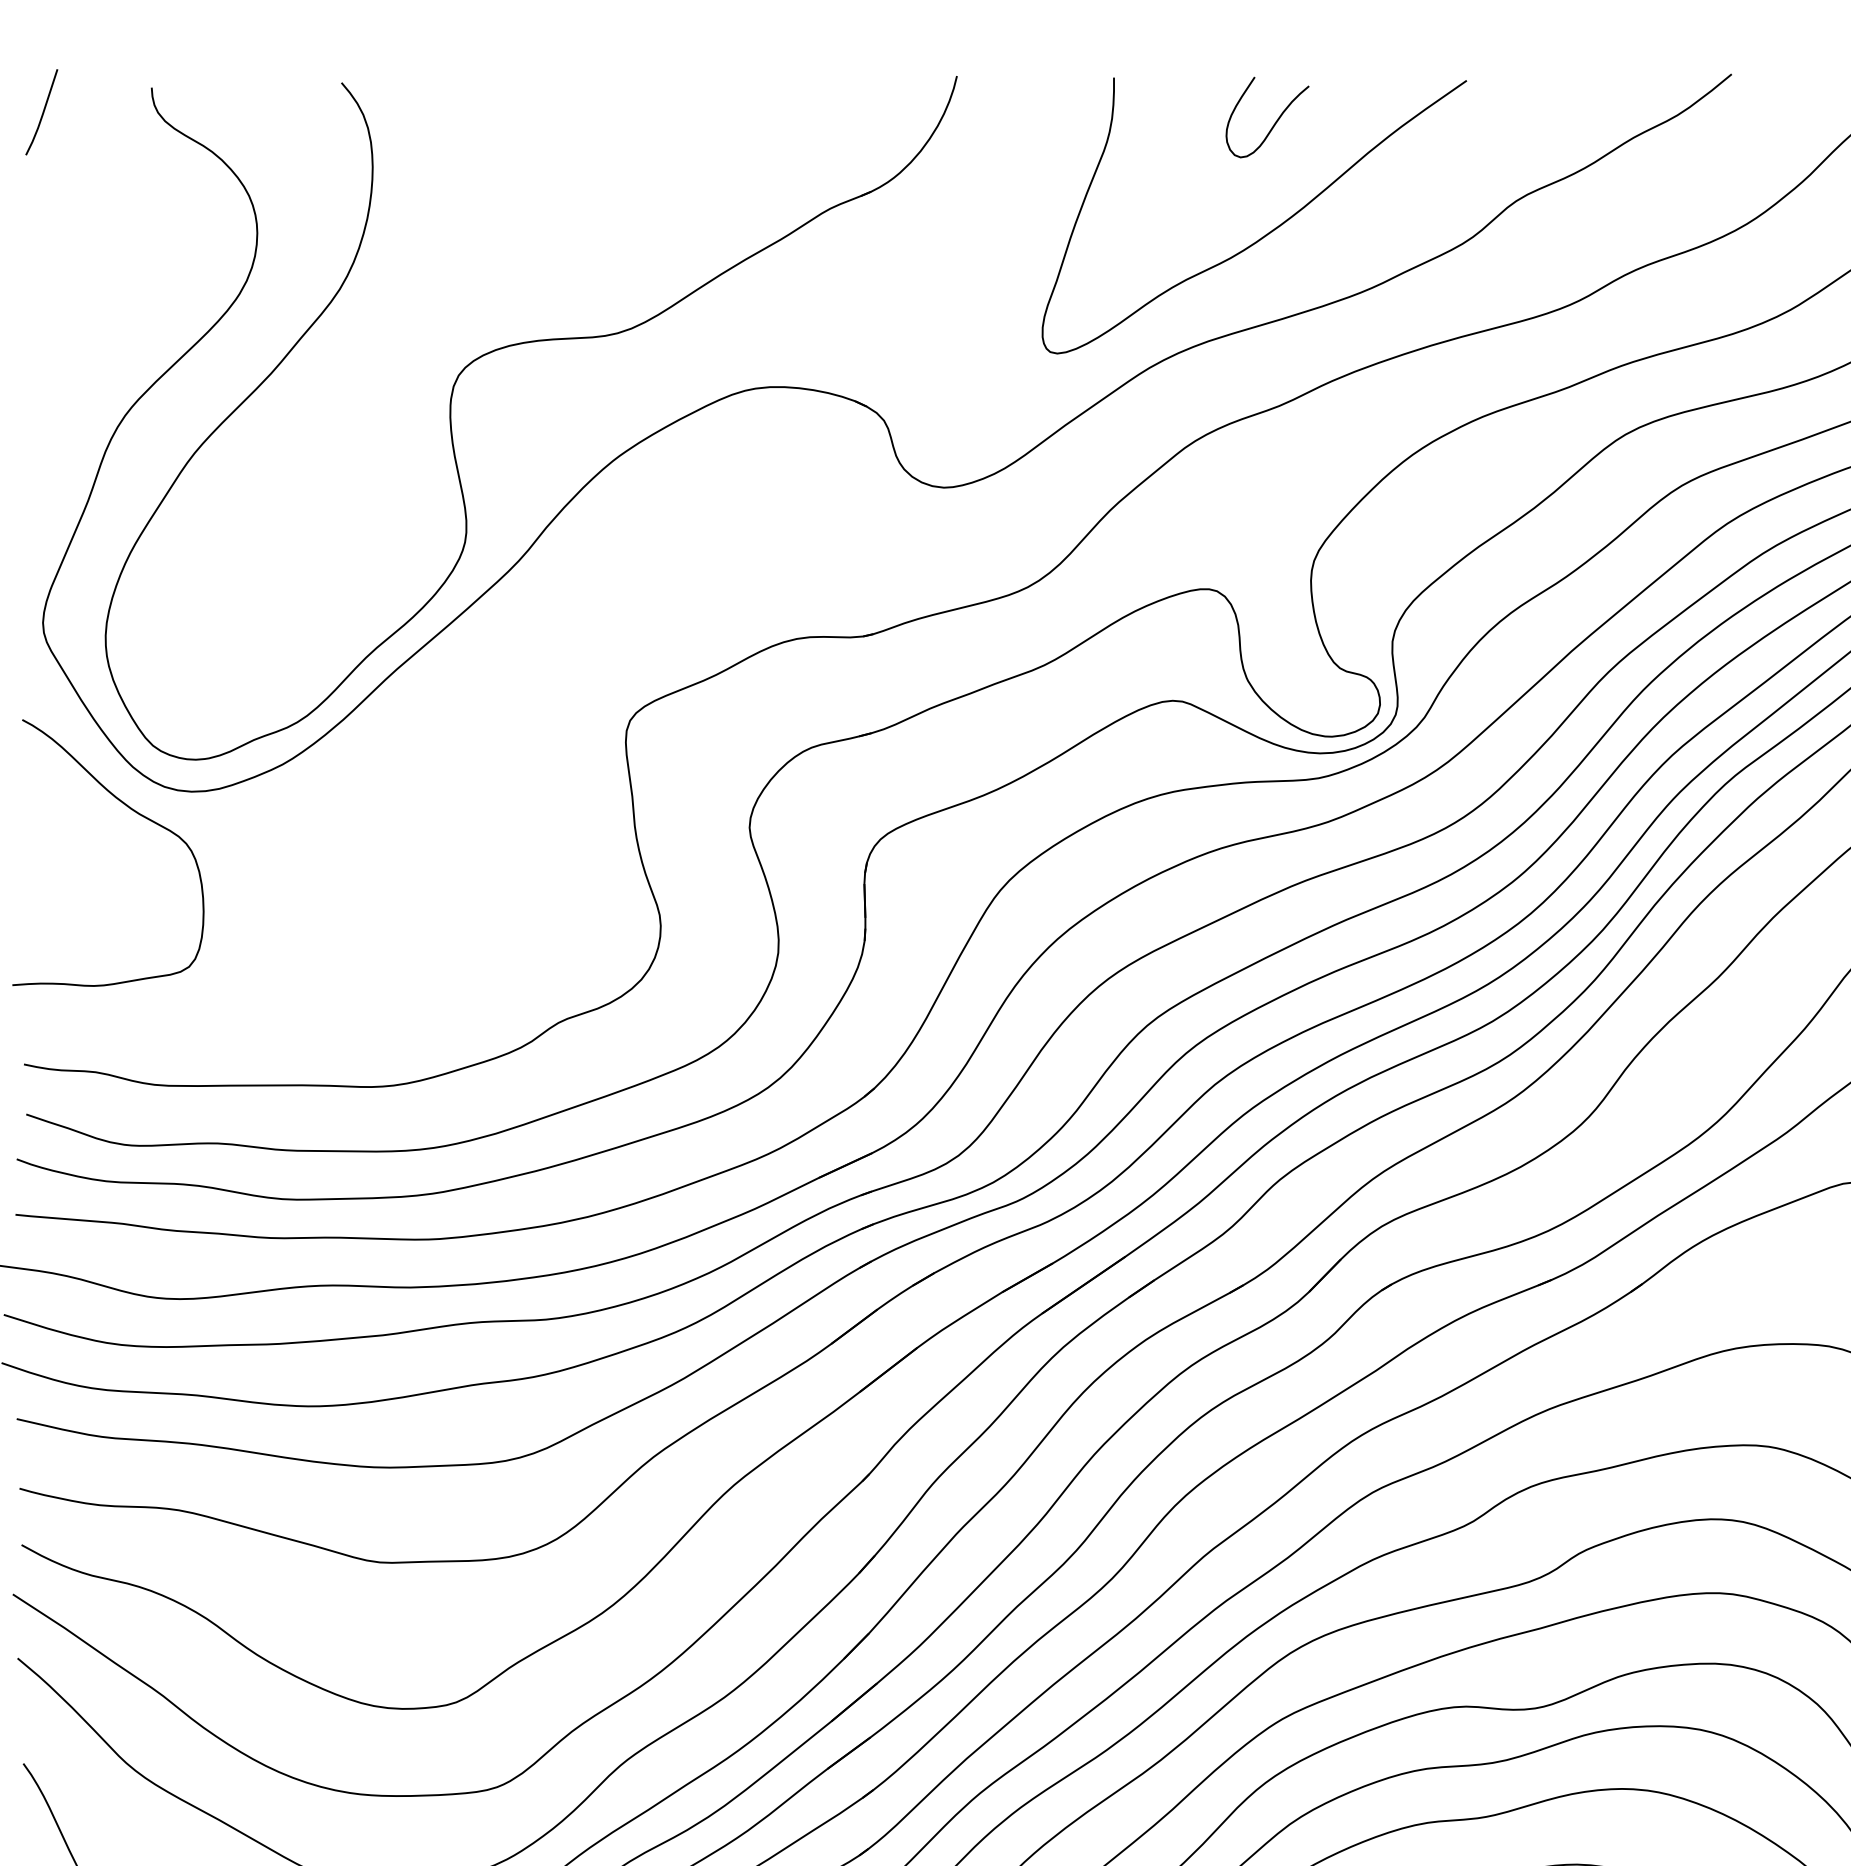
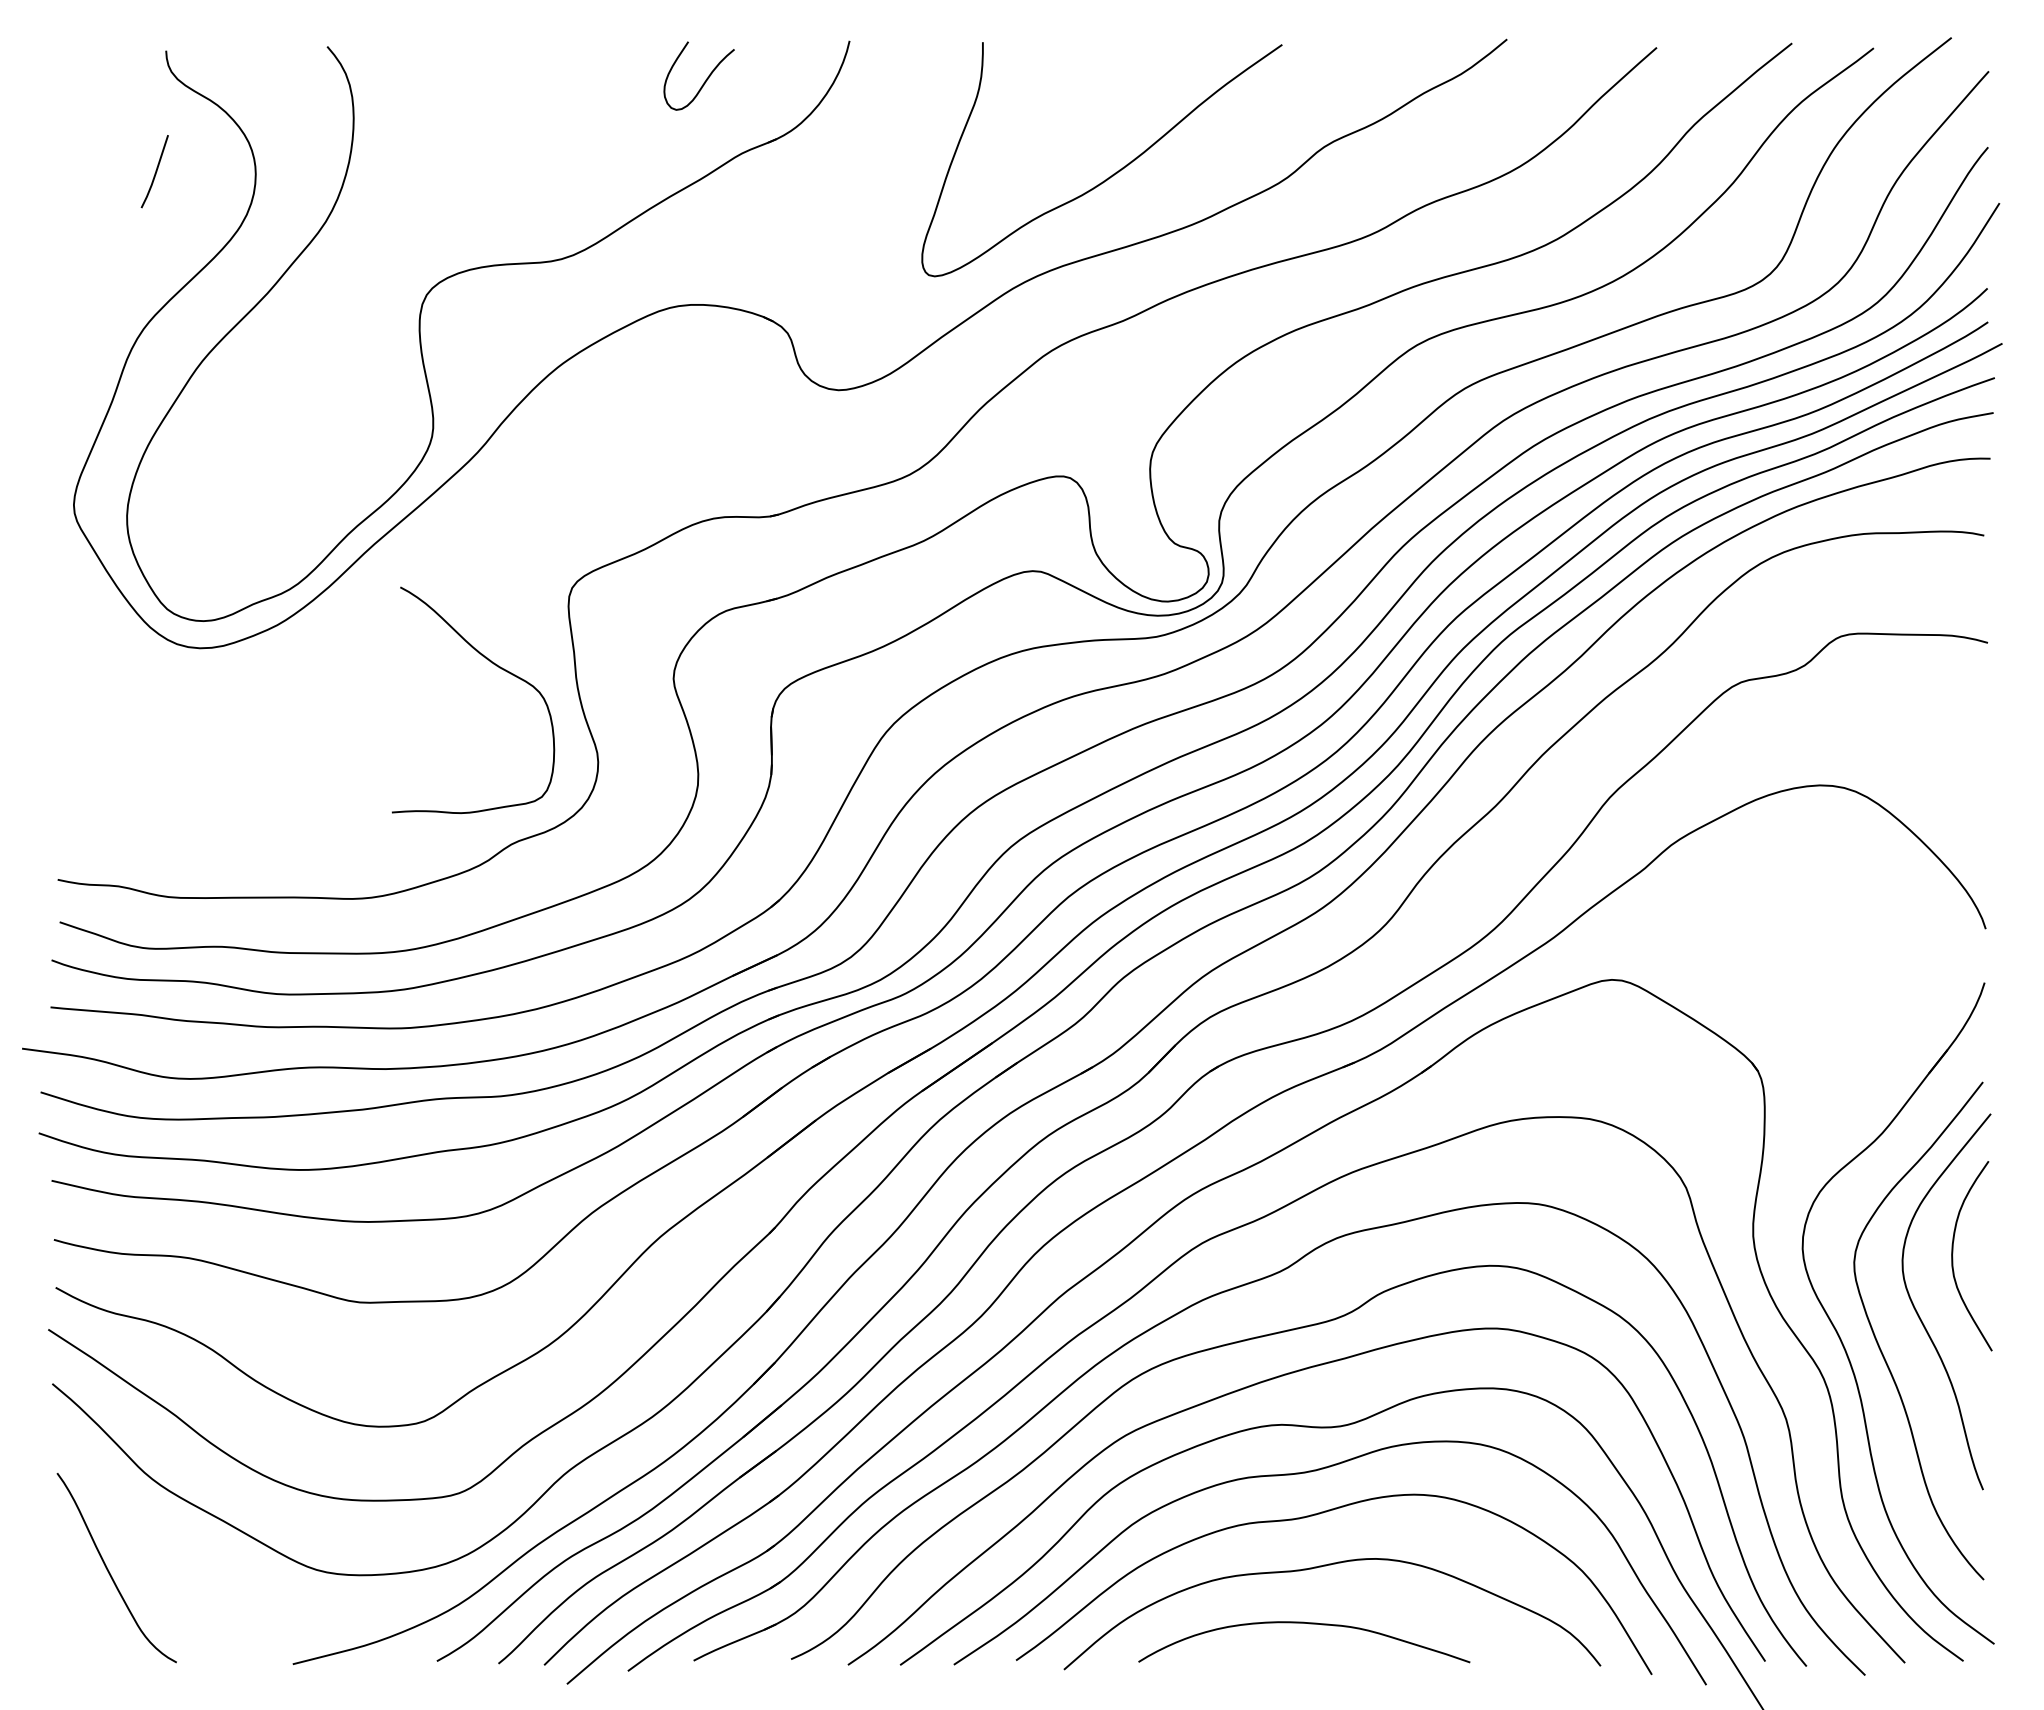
line: (42, 112) -> (155, 171), moved
curve: (1274, 121) -> (705, 79), moved
curve: (135, 813) -> (496, 666), moved

